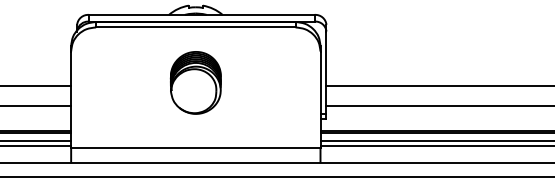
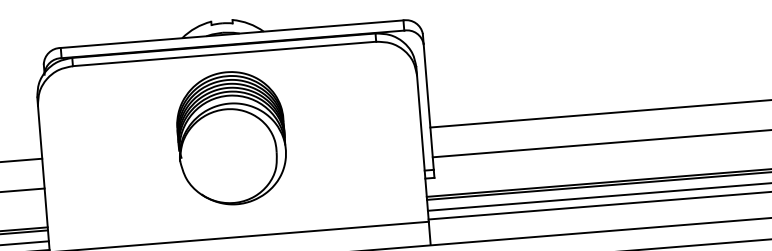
part: (195, 82) -> (230, 137), size x1.4

